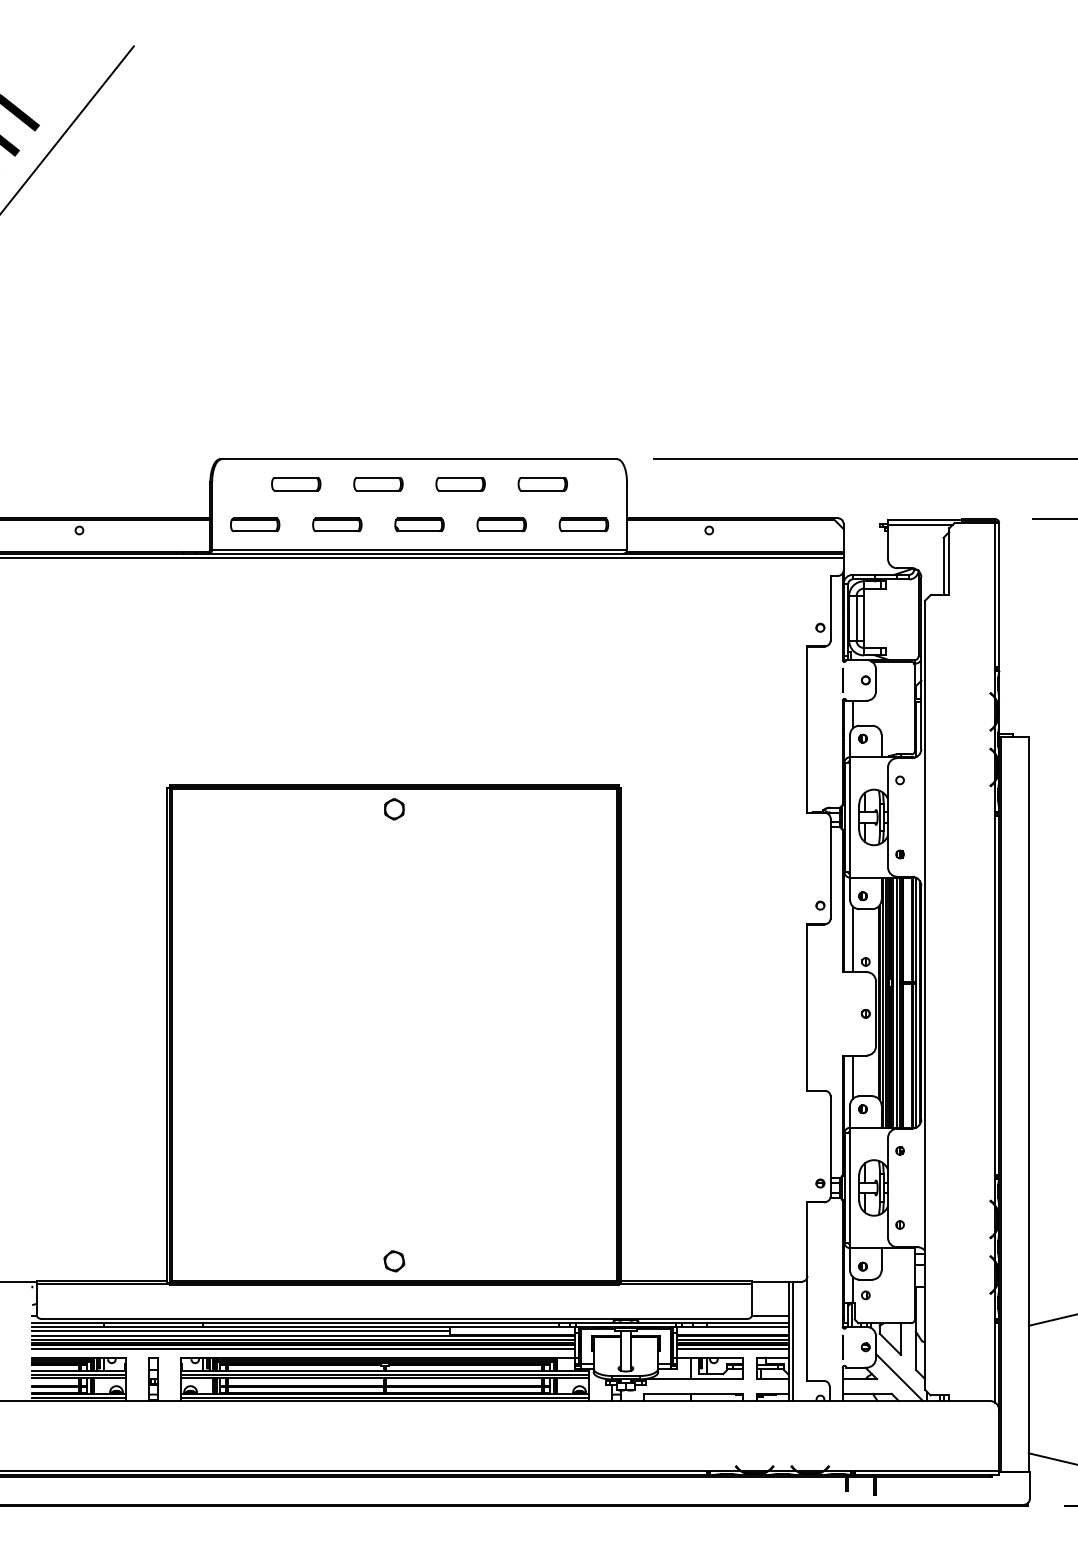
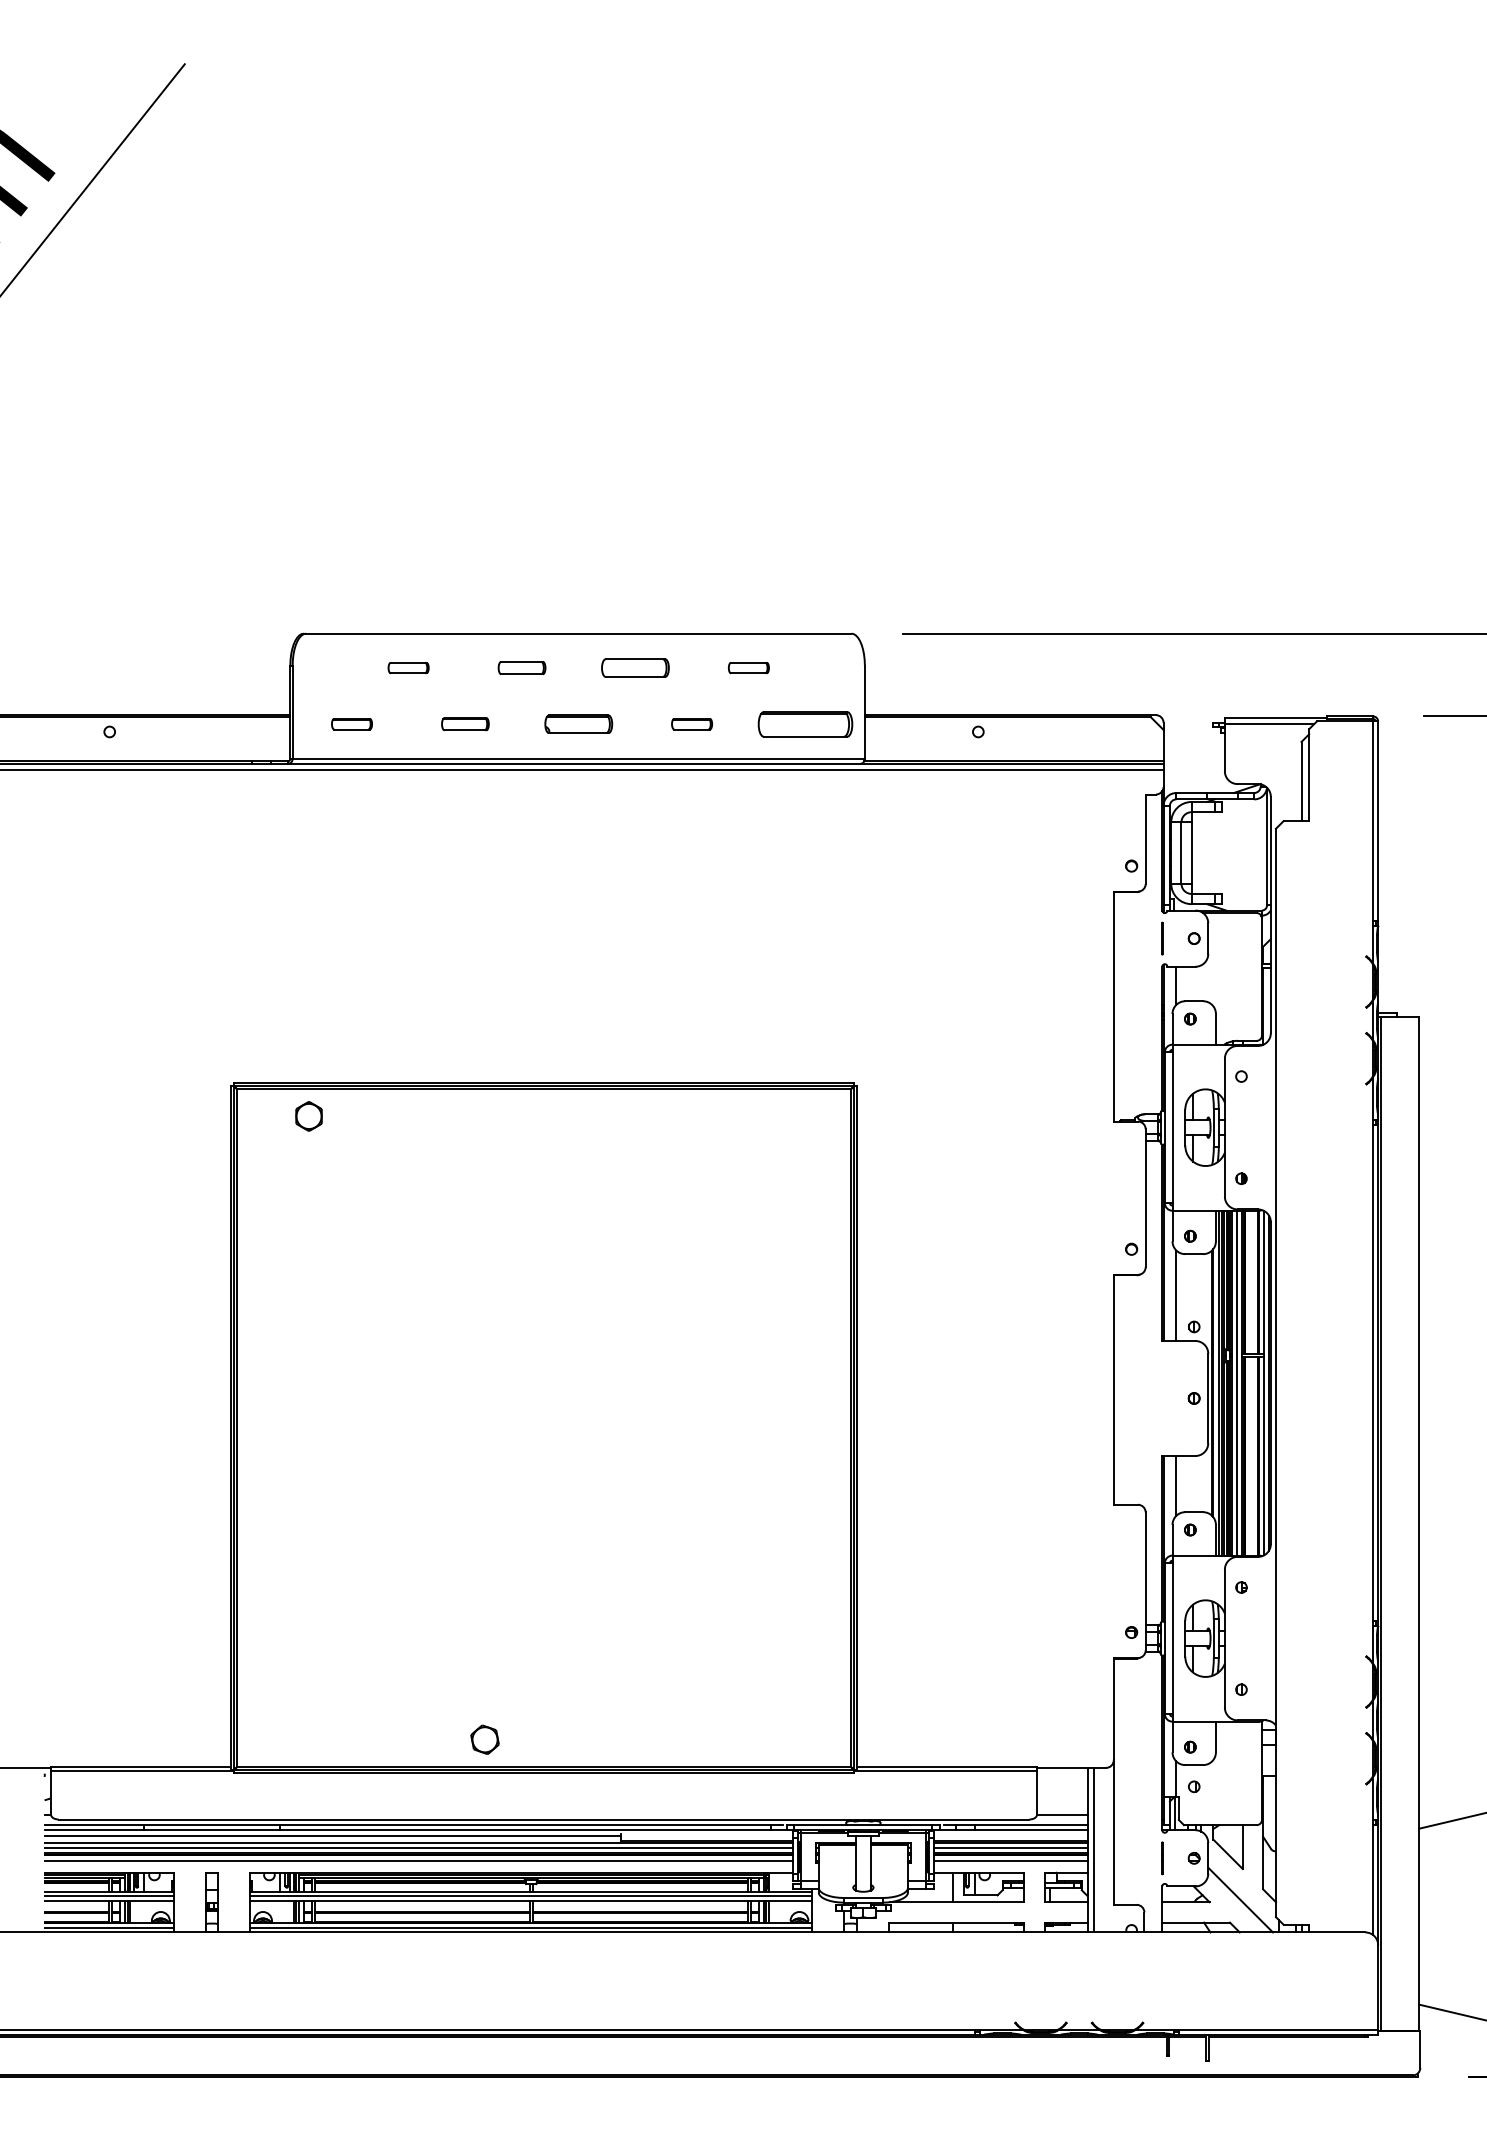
part: (296, 483) -> (408, 667), size x0.6
part: (378, 483) -> (521, 667), size x0.7
part: (542, 483) -> (748, 667), size x0.6
part: (254, 524) -> (351, 723), size x0.6
part: (337, 524) -> (465, 723), size x0.7
part: (501, 524) -> (691, 723), size x0.6
part: (583, 524) -> (805, 723), size x1.4
part: (393, 809) -> (308, 1116), moved
part: (393, 1261) -> (484, 1739), moved

